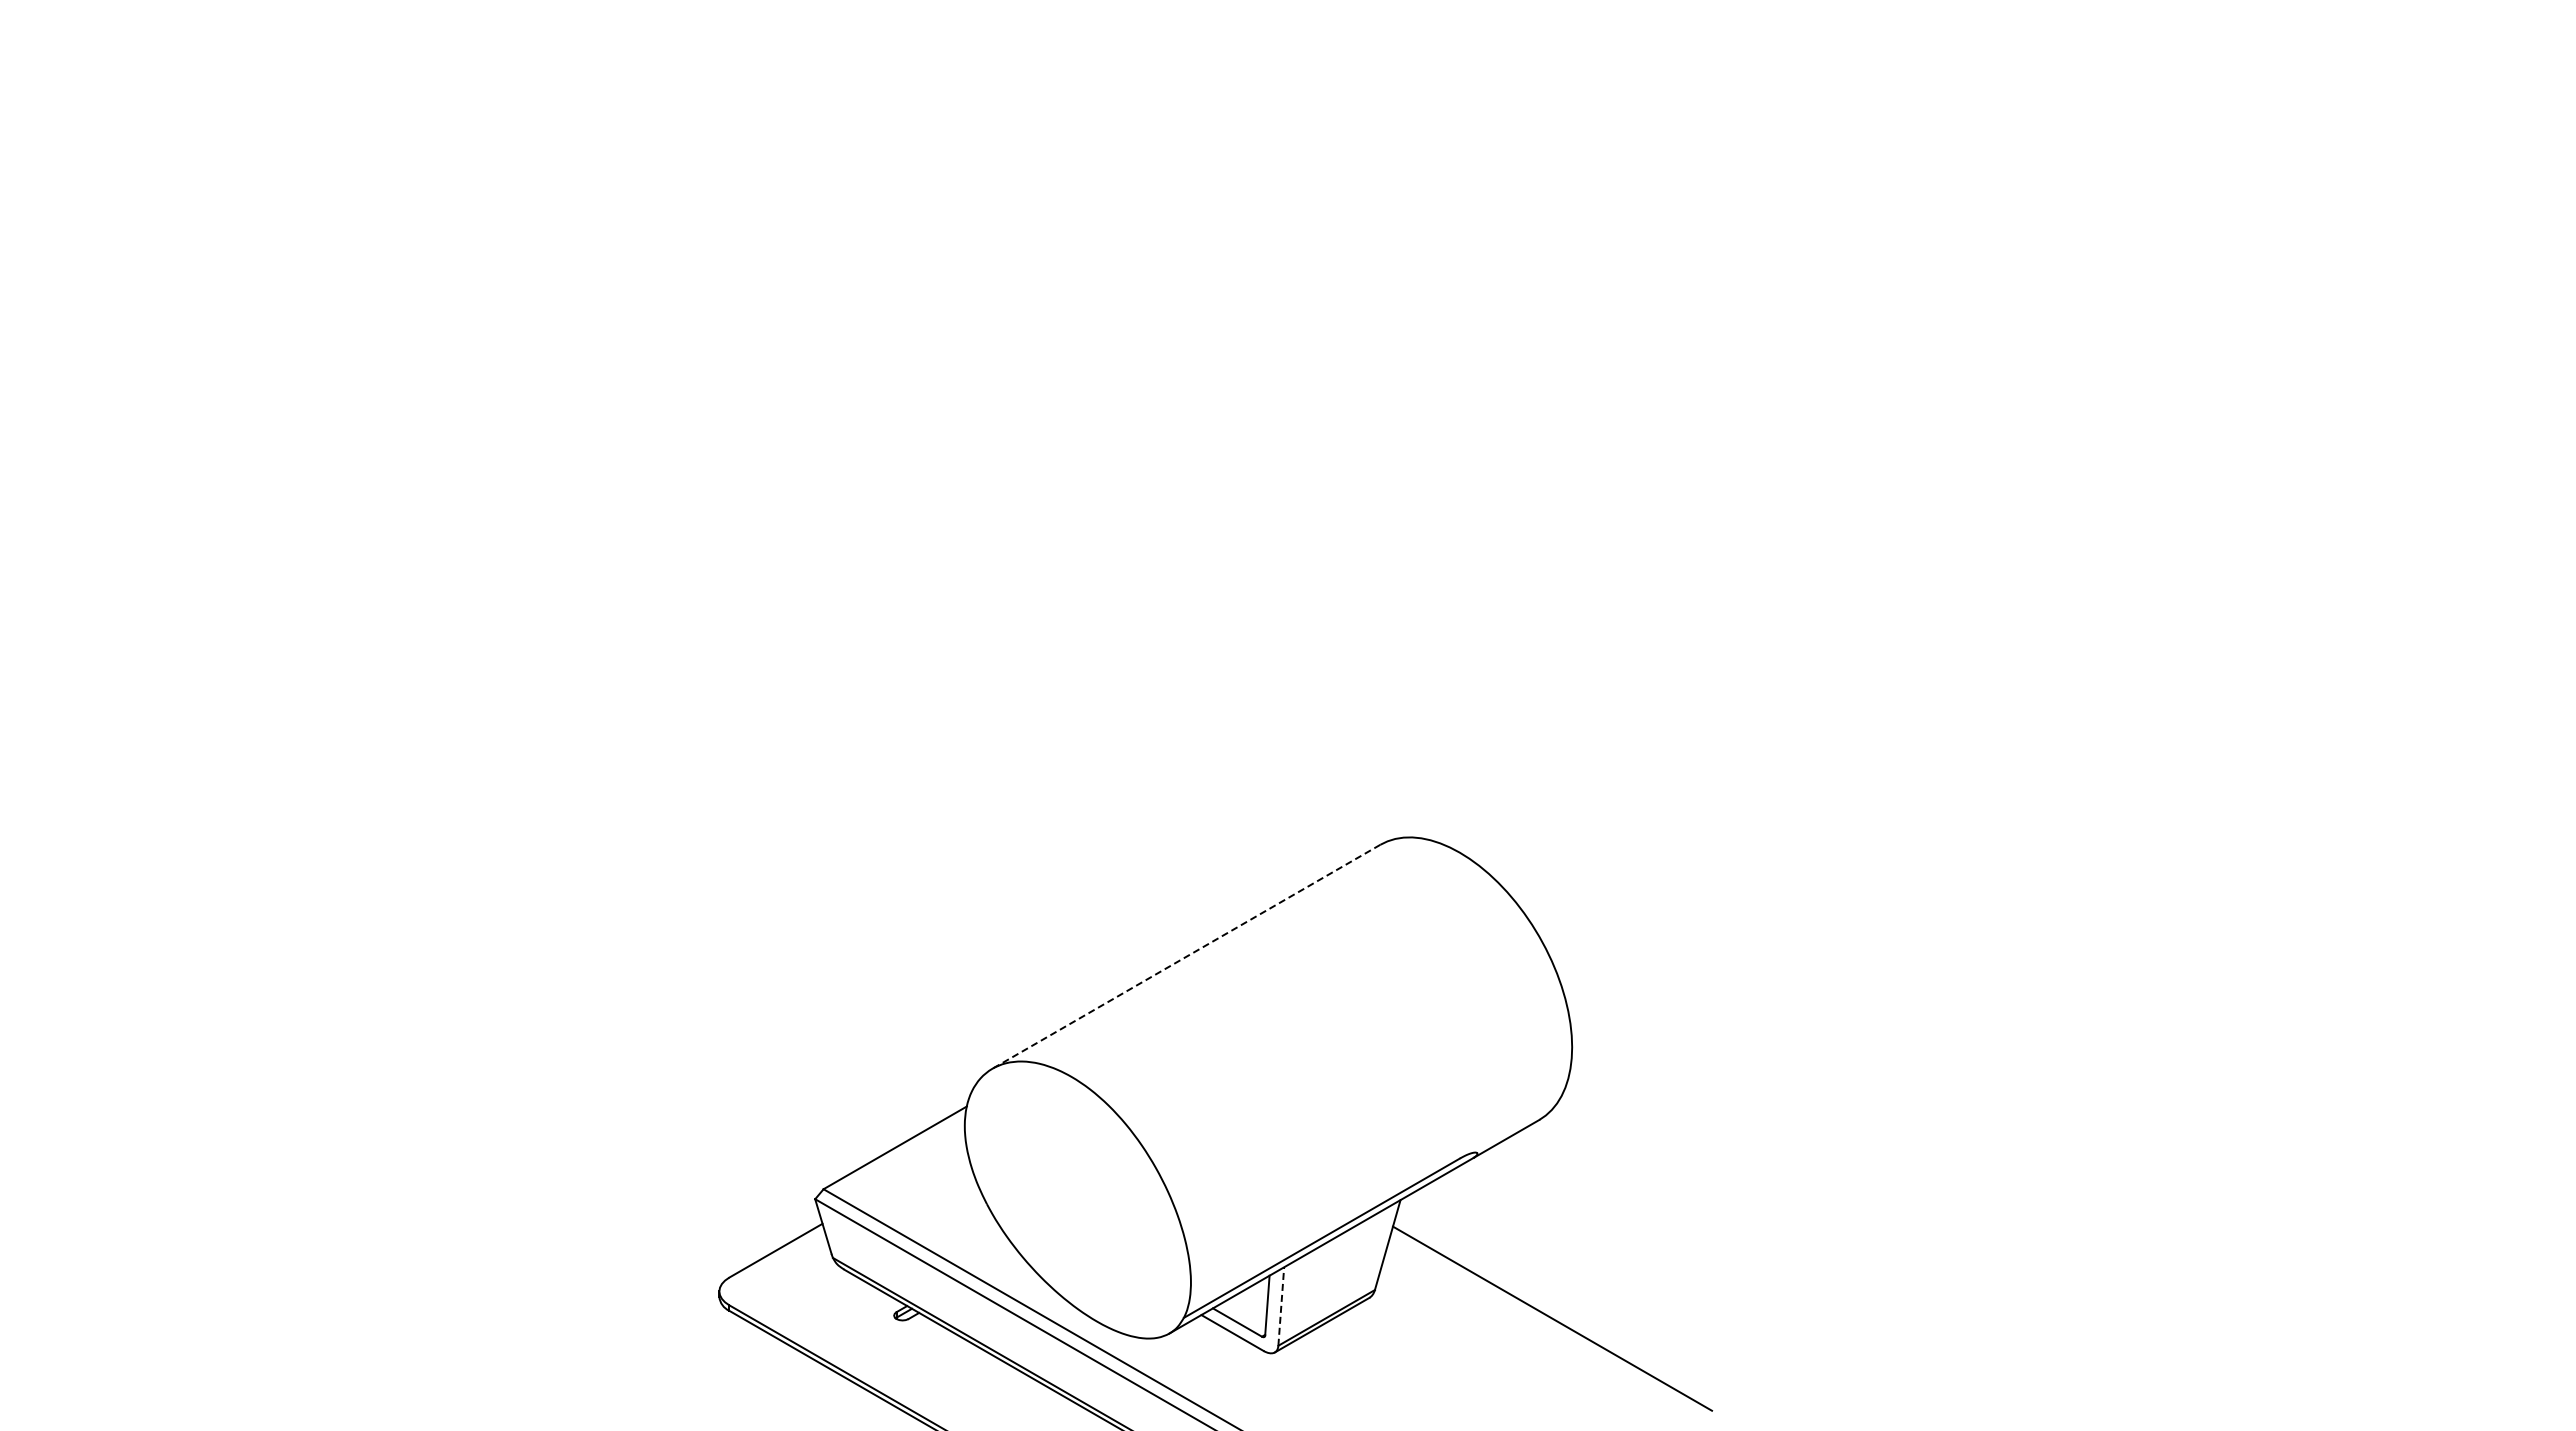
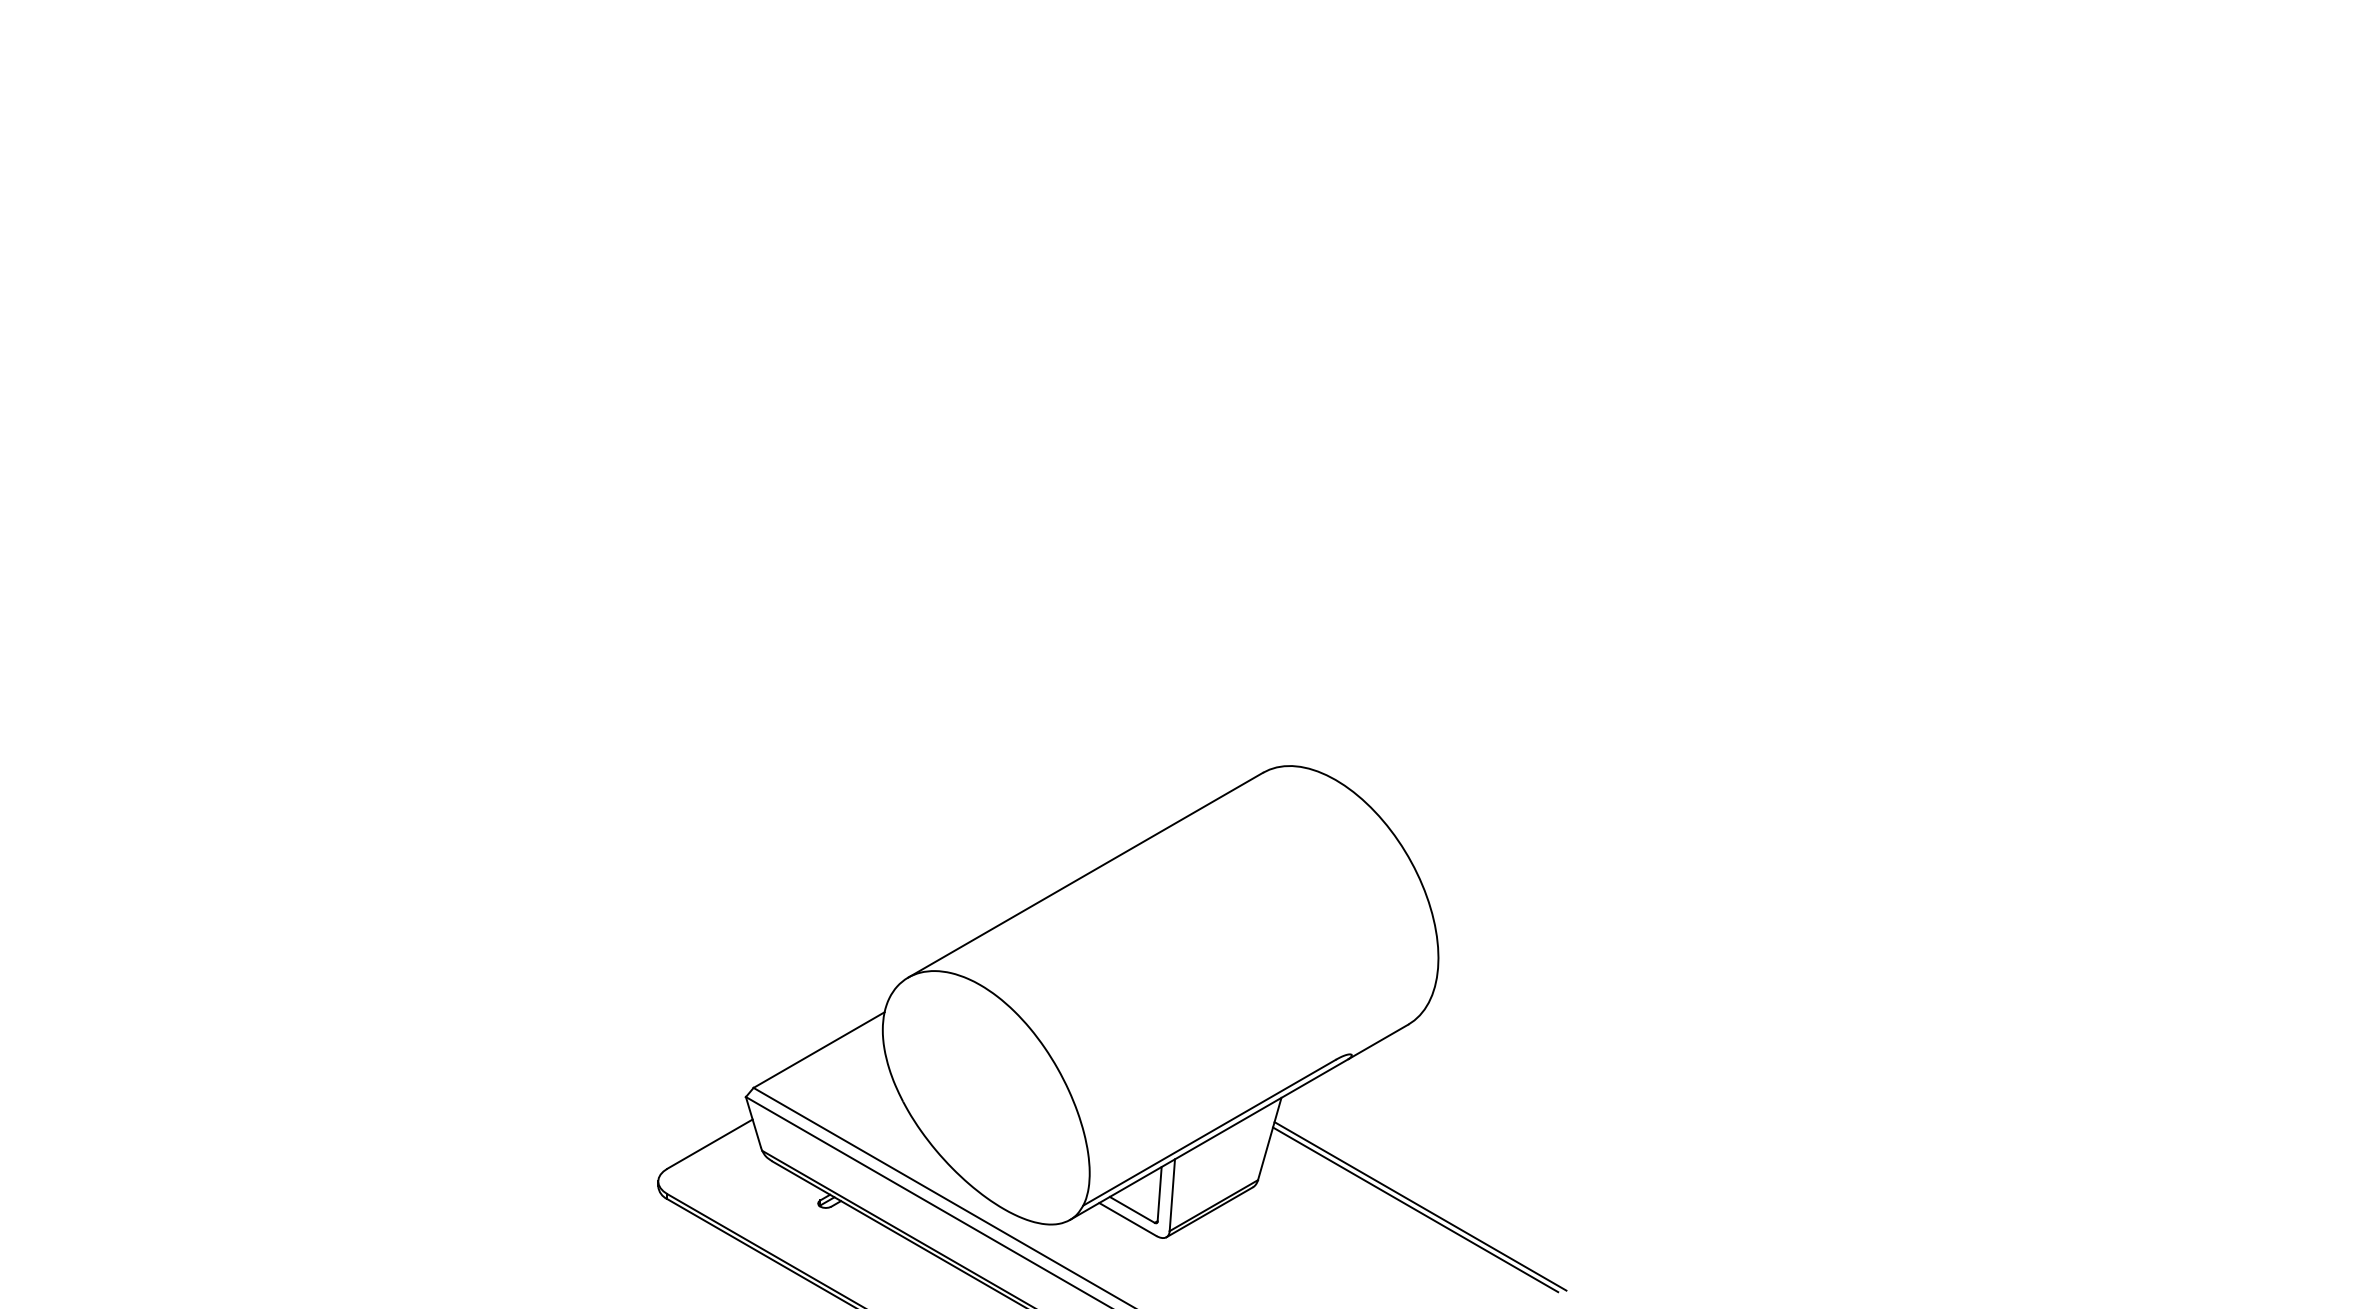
line: (1186, 956) -> (1085, 874), dashed -> solid
line: (1281, 1306) -> (1172, 1195), dashed -> solid
line: (1547, 1322) -> (1415, 1209), added

